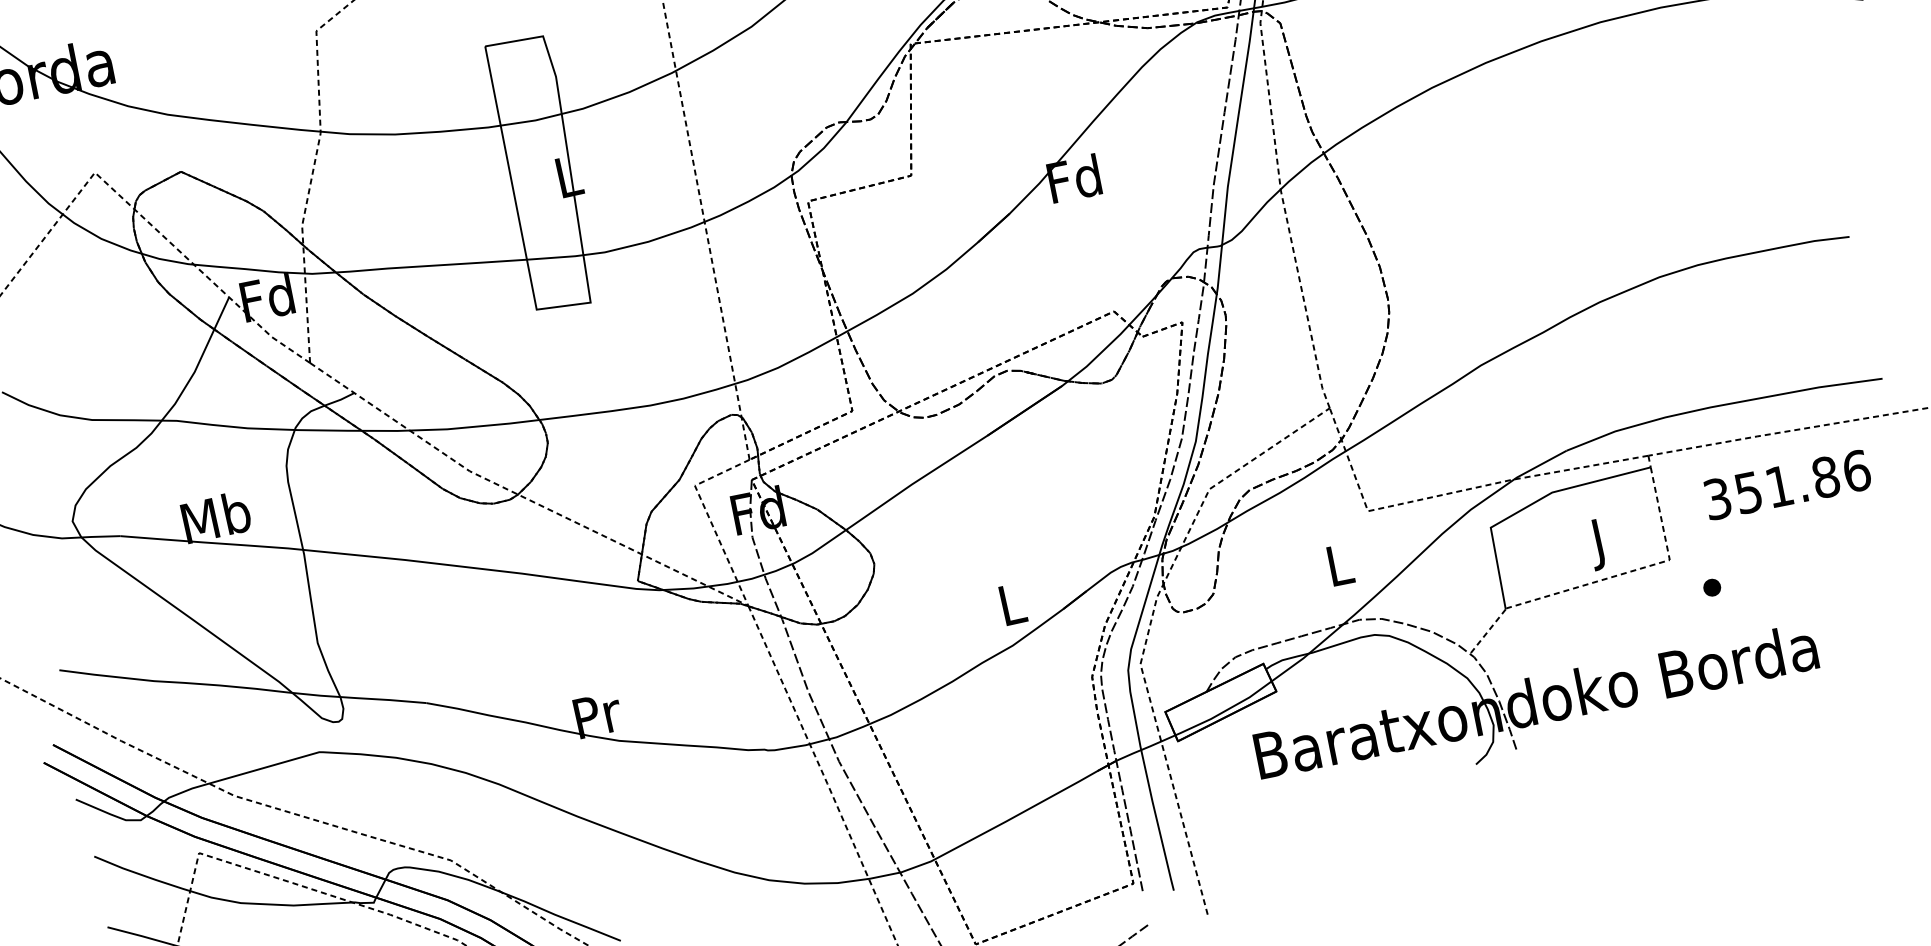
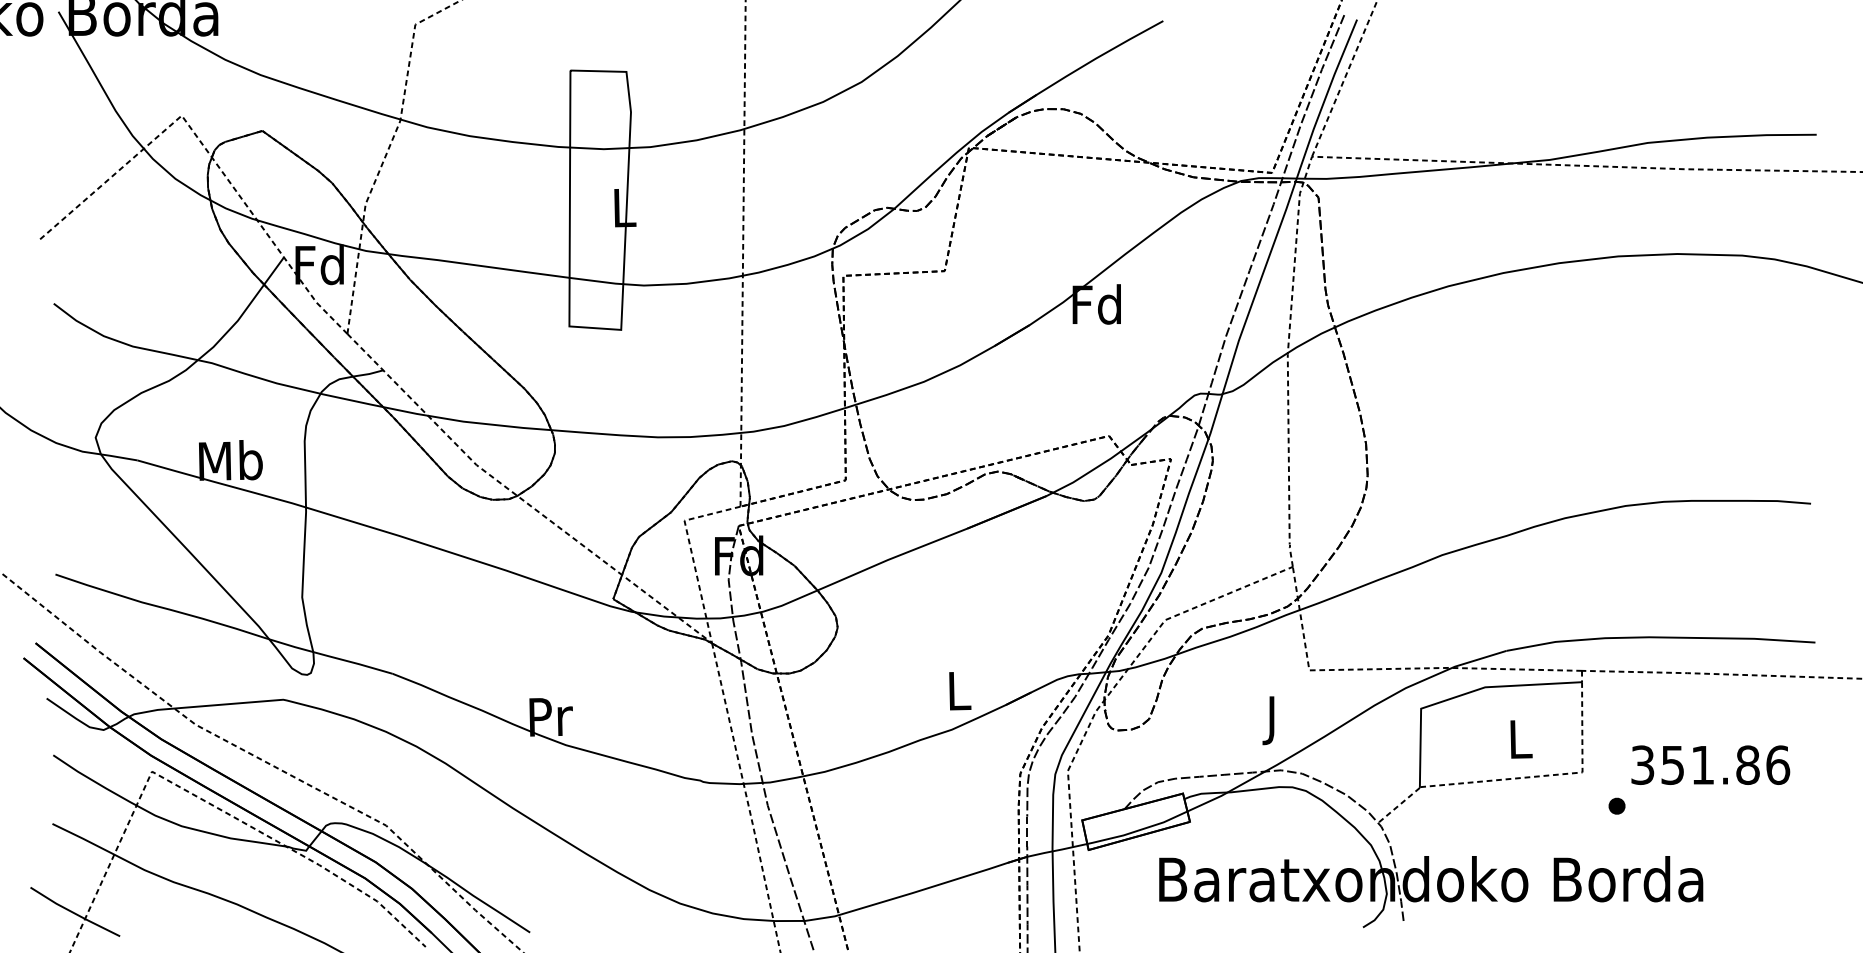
text: (1787, 484) -> (1710, 764), moved
text: (1601, 543) -> (1521, 744), J -> L
text: (1341, 570) -> (1273, 720), L -> J

